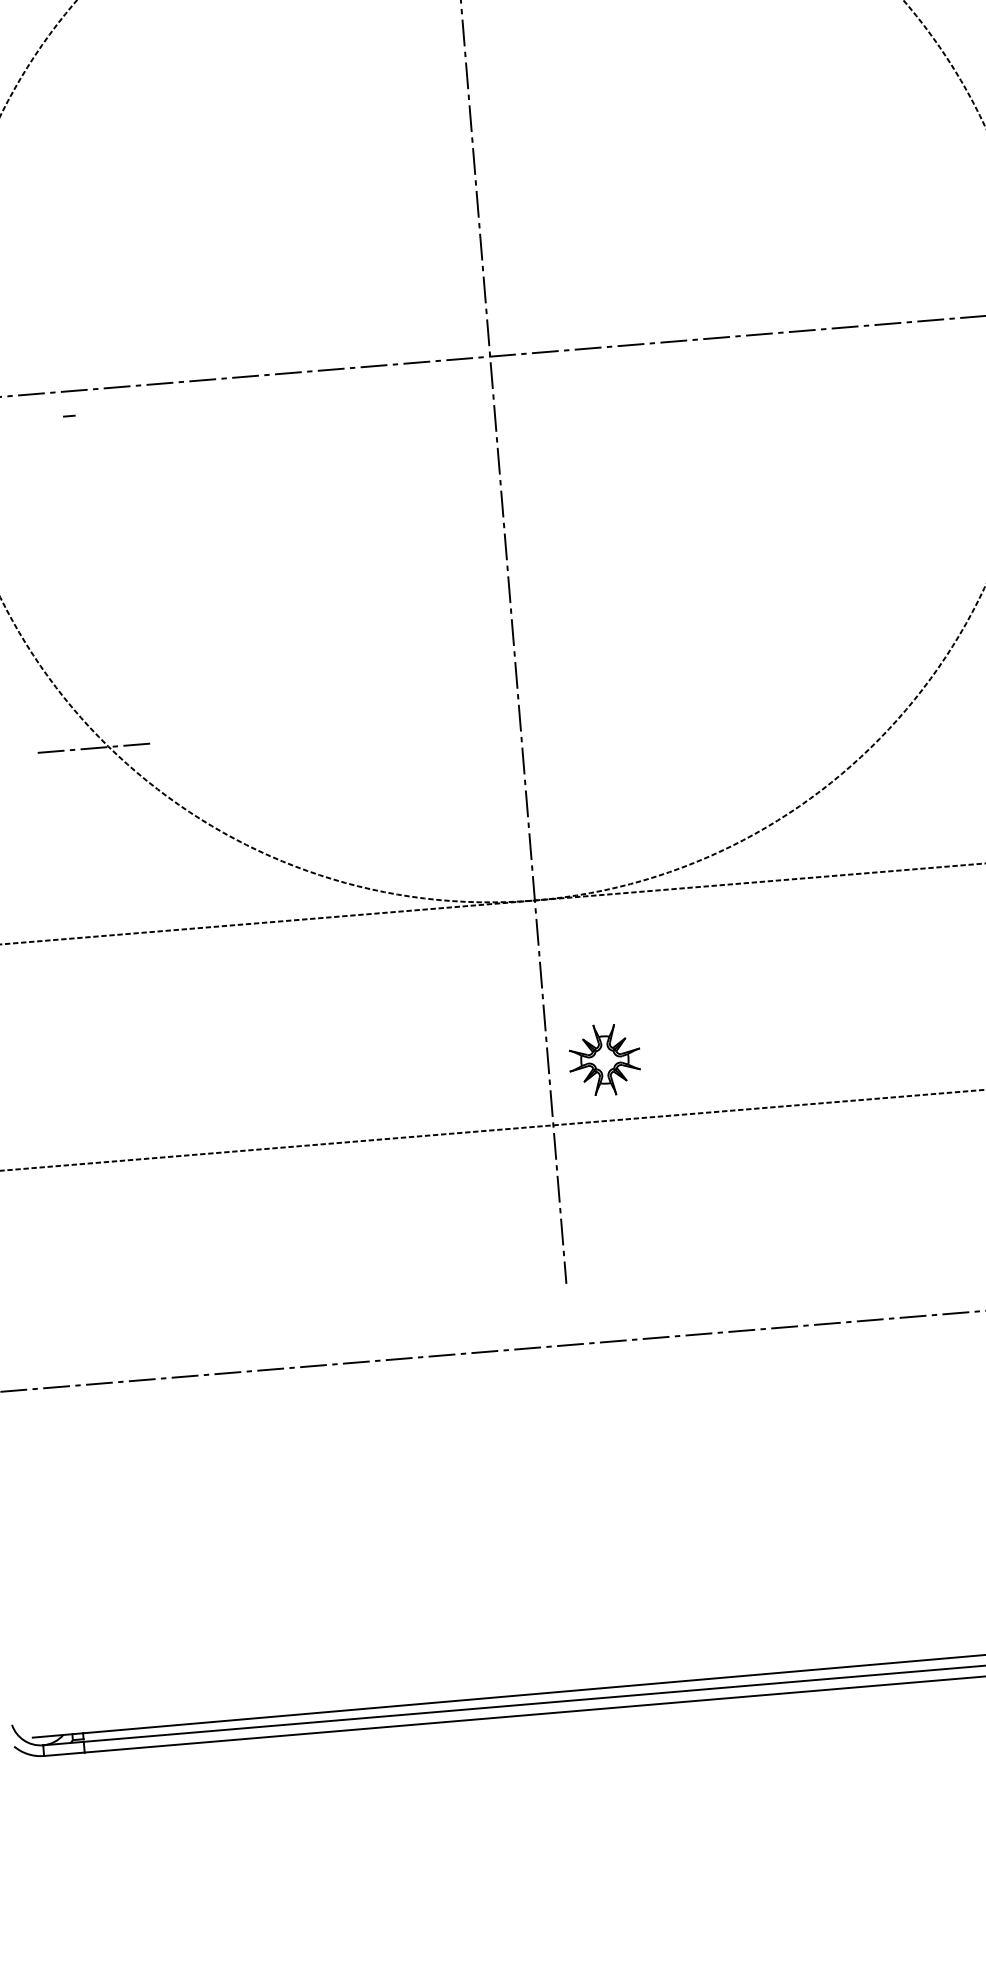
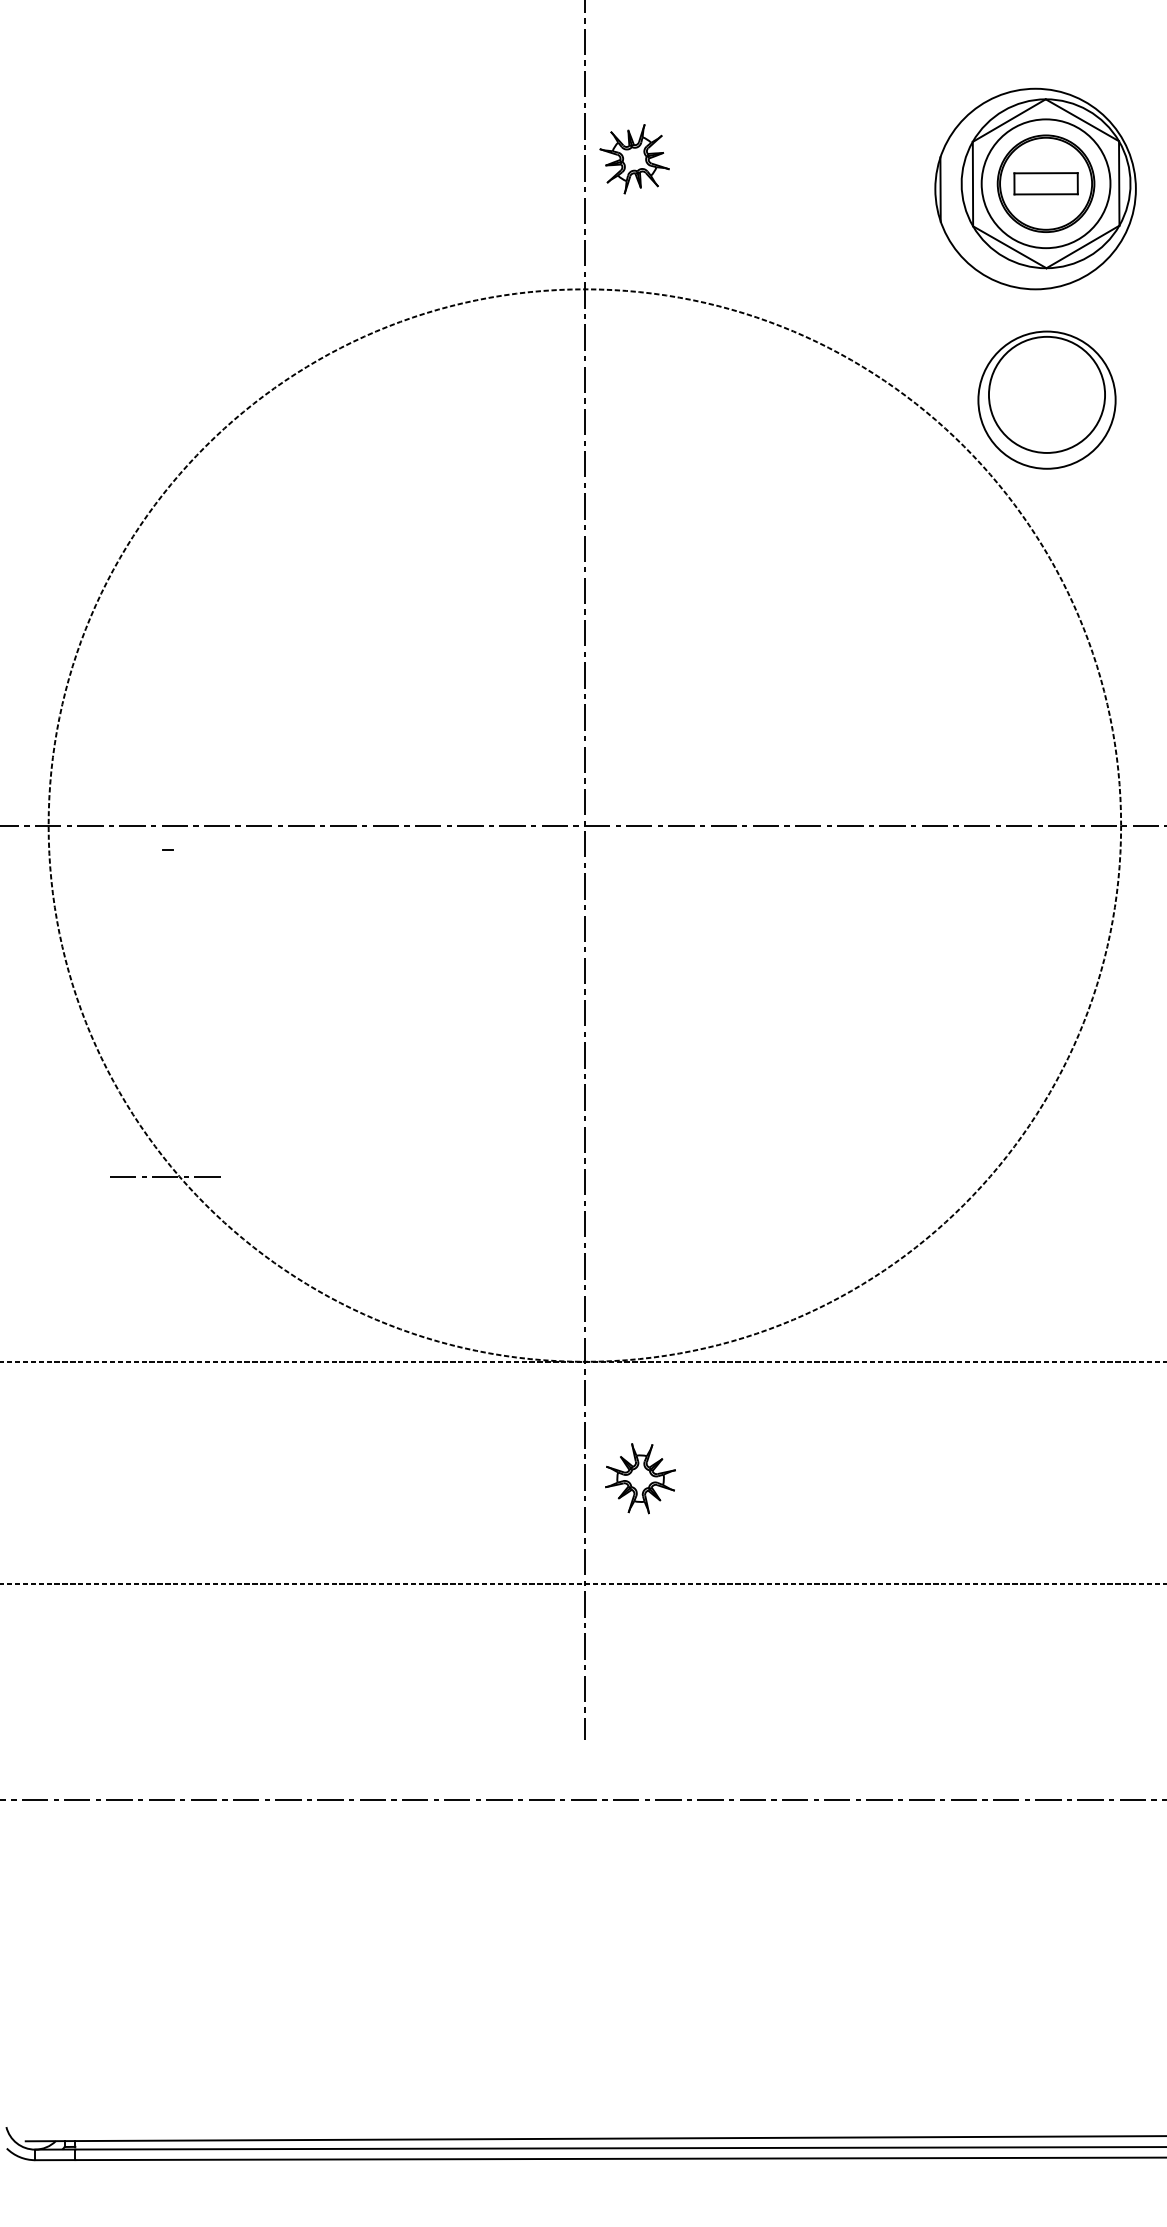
part: (604, 1059) -> (640, 1478), moved

